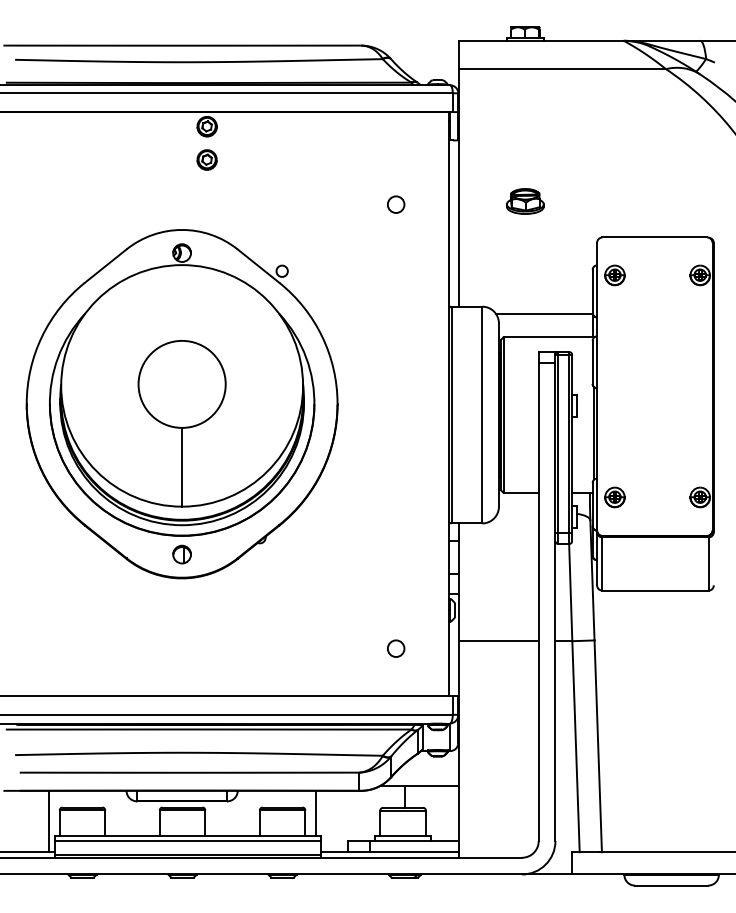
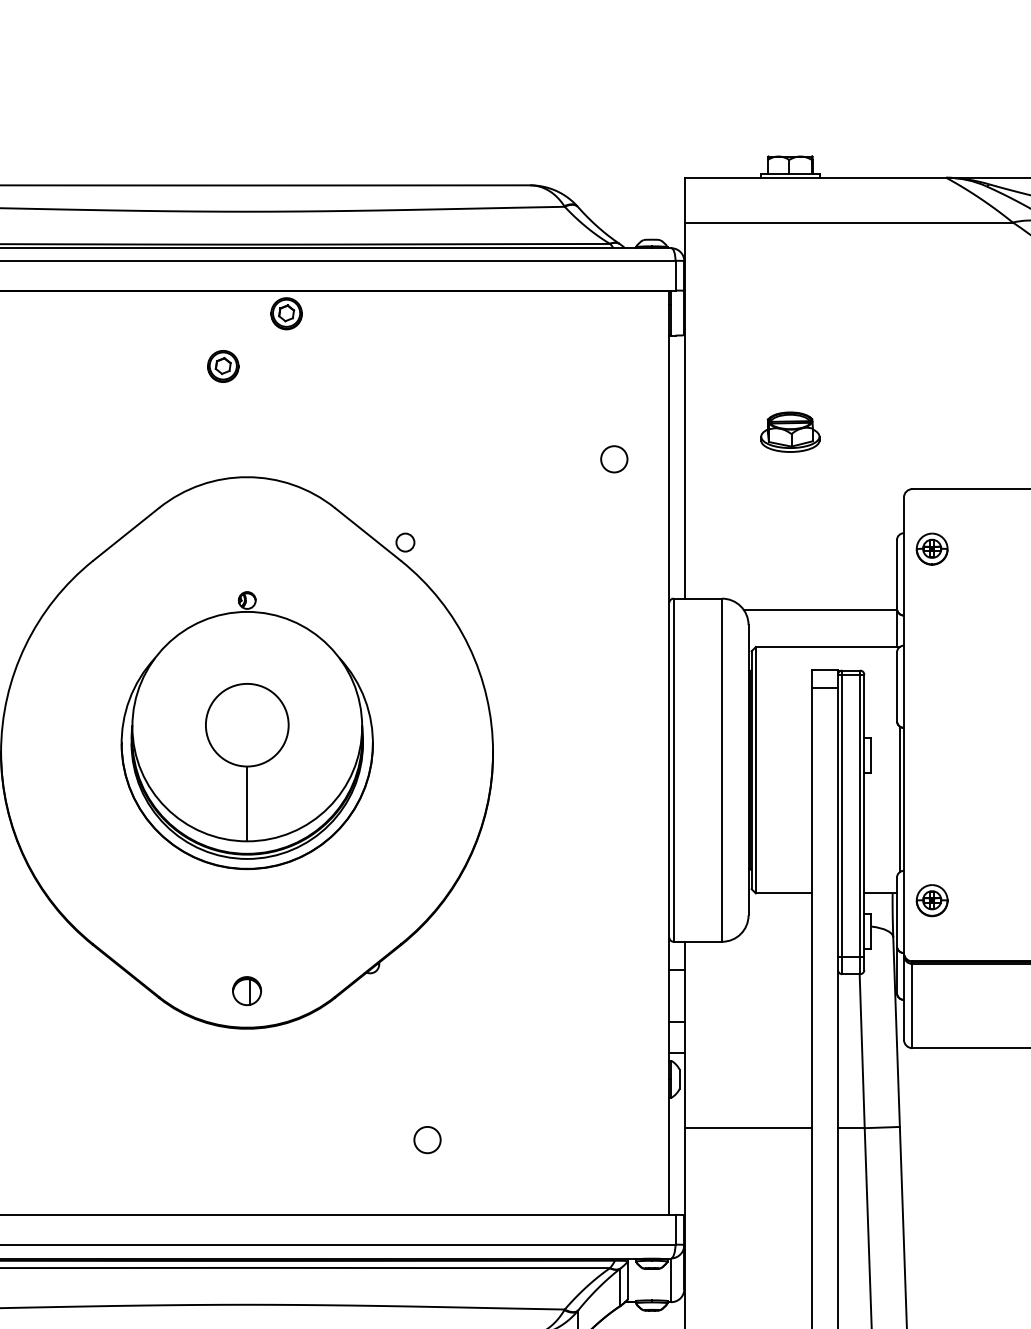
part: (206, 159) -> (222, 365), moved
part: (396, 204) -> (614, 459), moved
part: (182, 389) -> (247, 729), size x0.6
part: (396, 648) -> (428, 1139), moved

